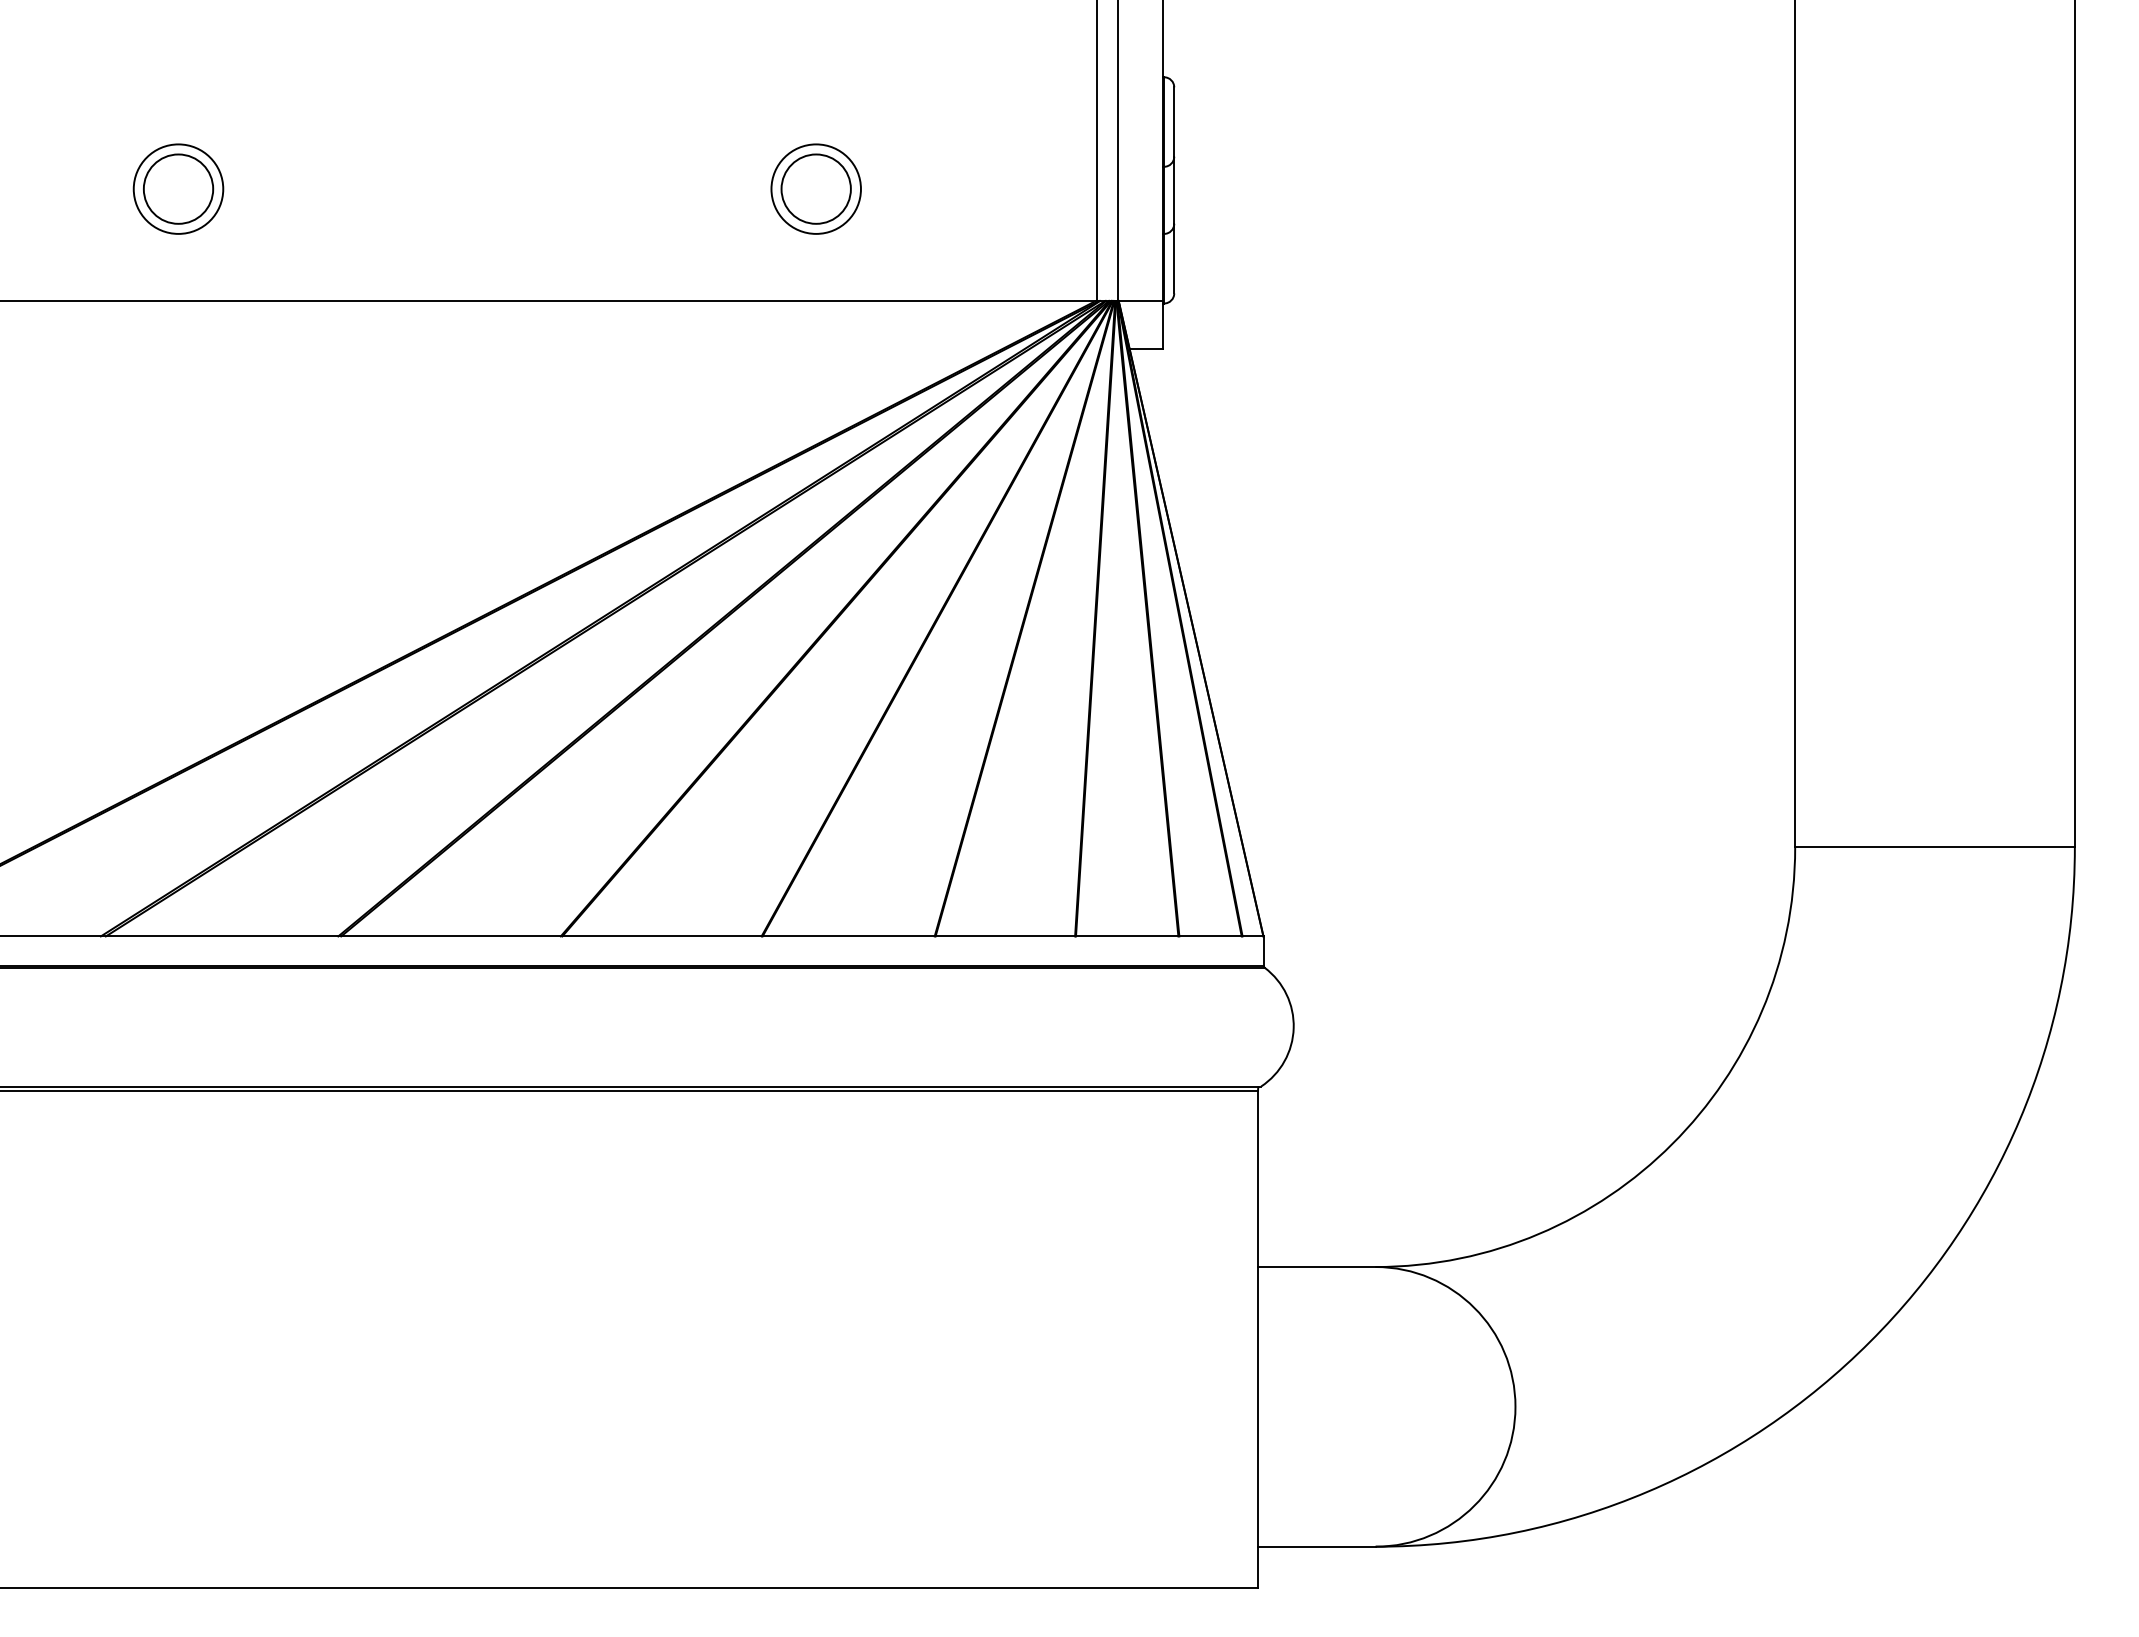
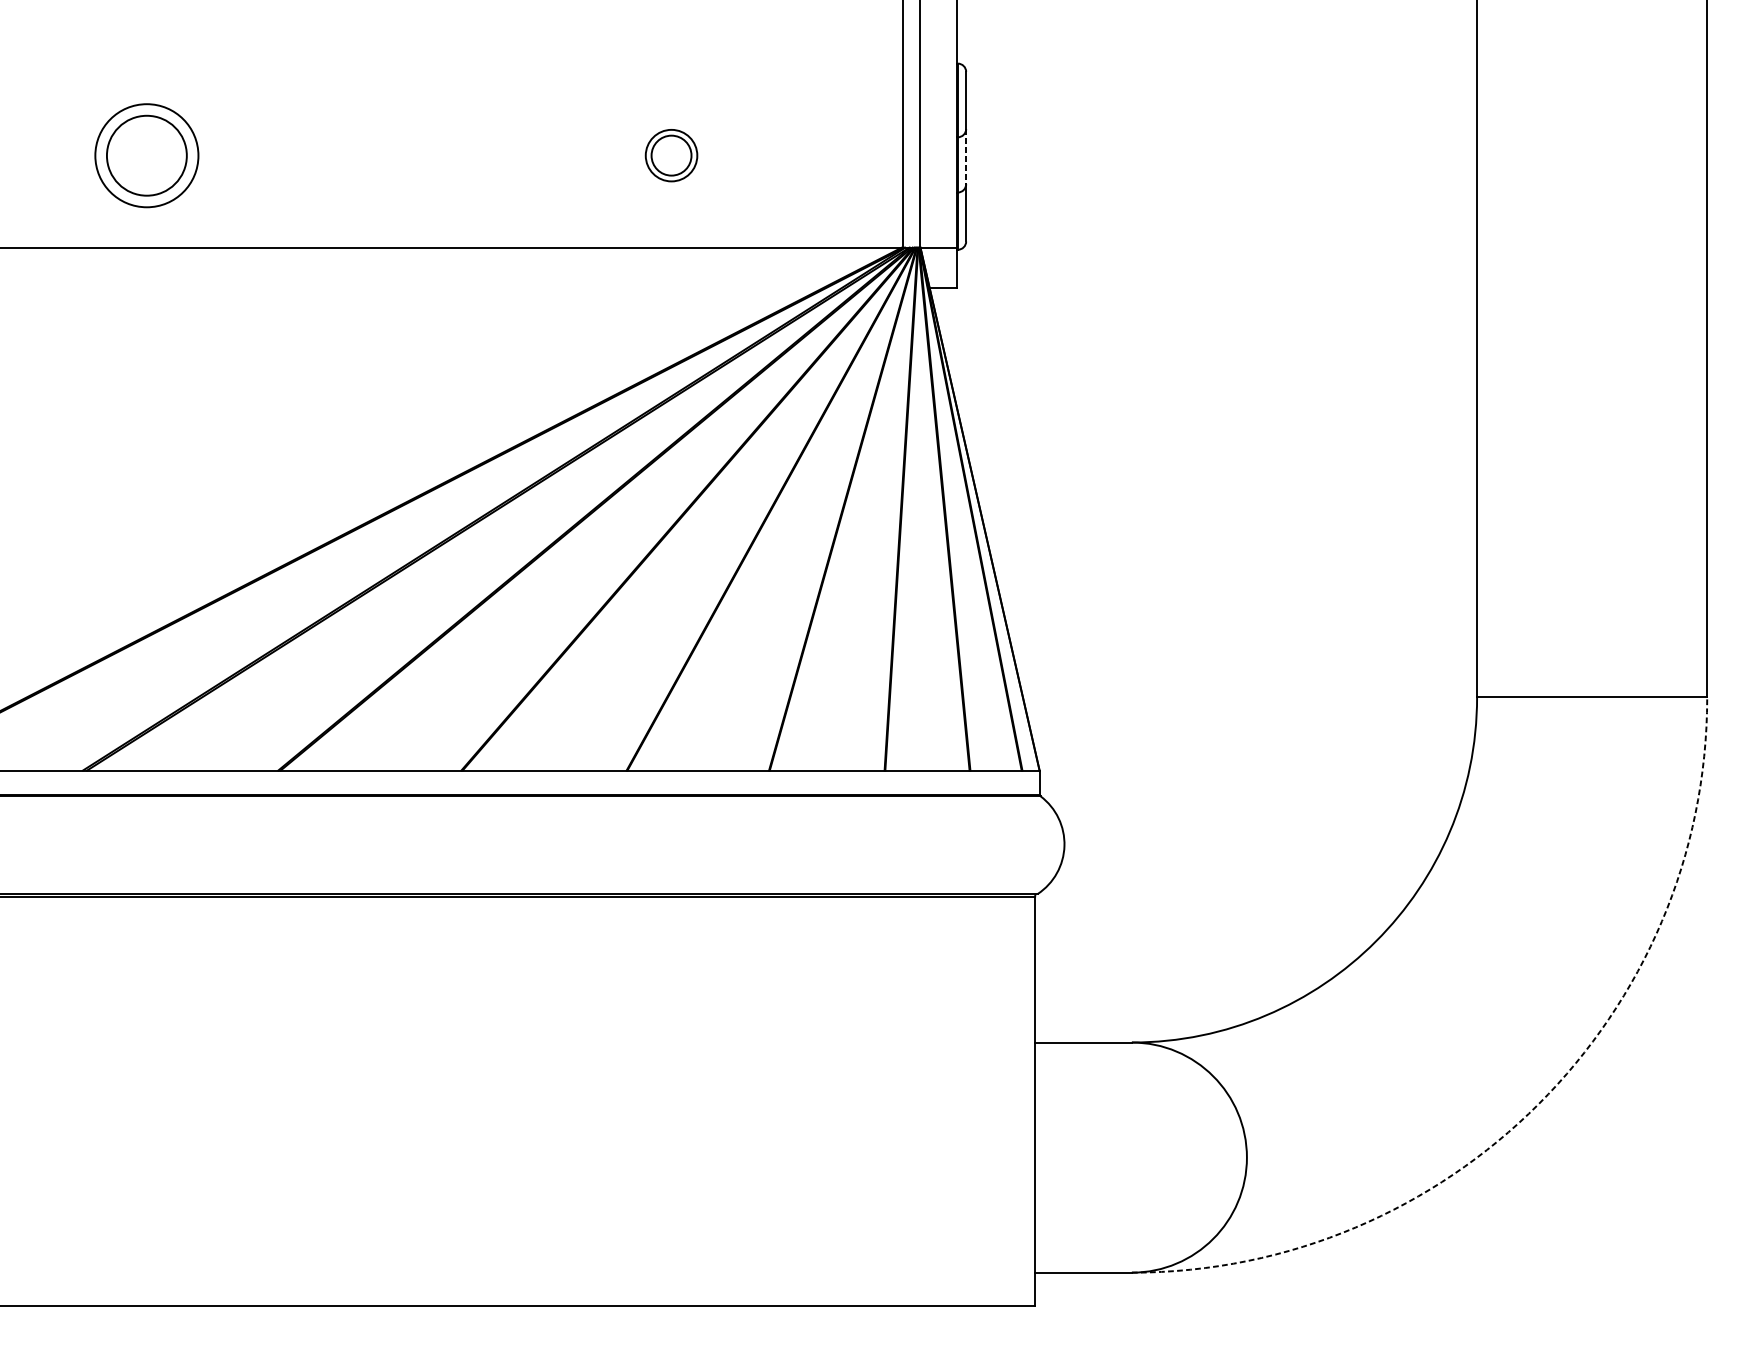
part: (178, 188) -> (146, 155), size x1.4
part: (815, 188) -> (671, 155), size x0.7
line: (1174, 190) -> (966, 156), solid -> dashed
arc: (1870, 1341) -> (1539, 1103), solid -> dashed

